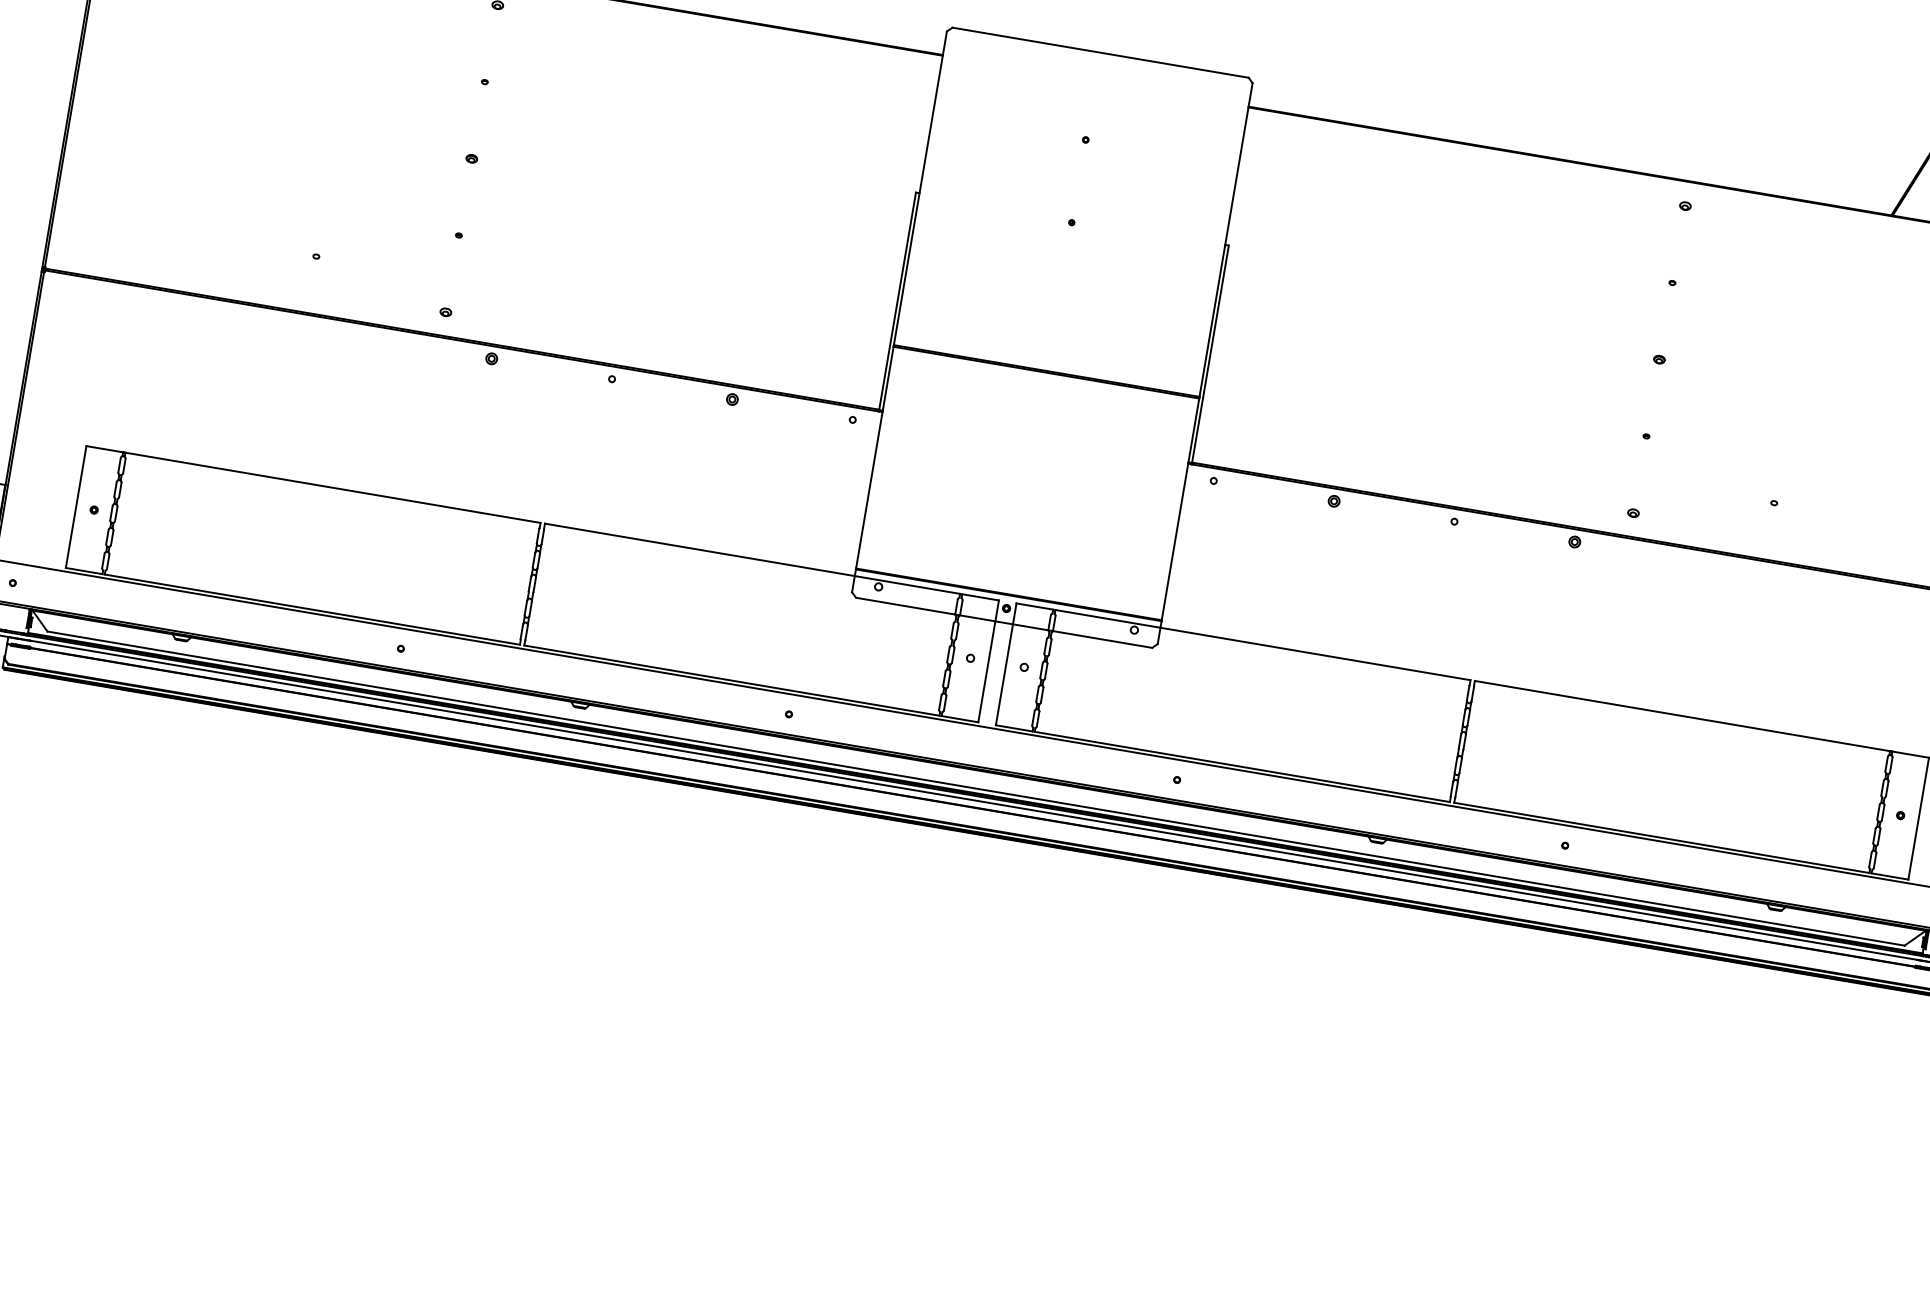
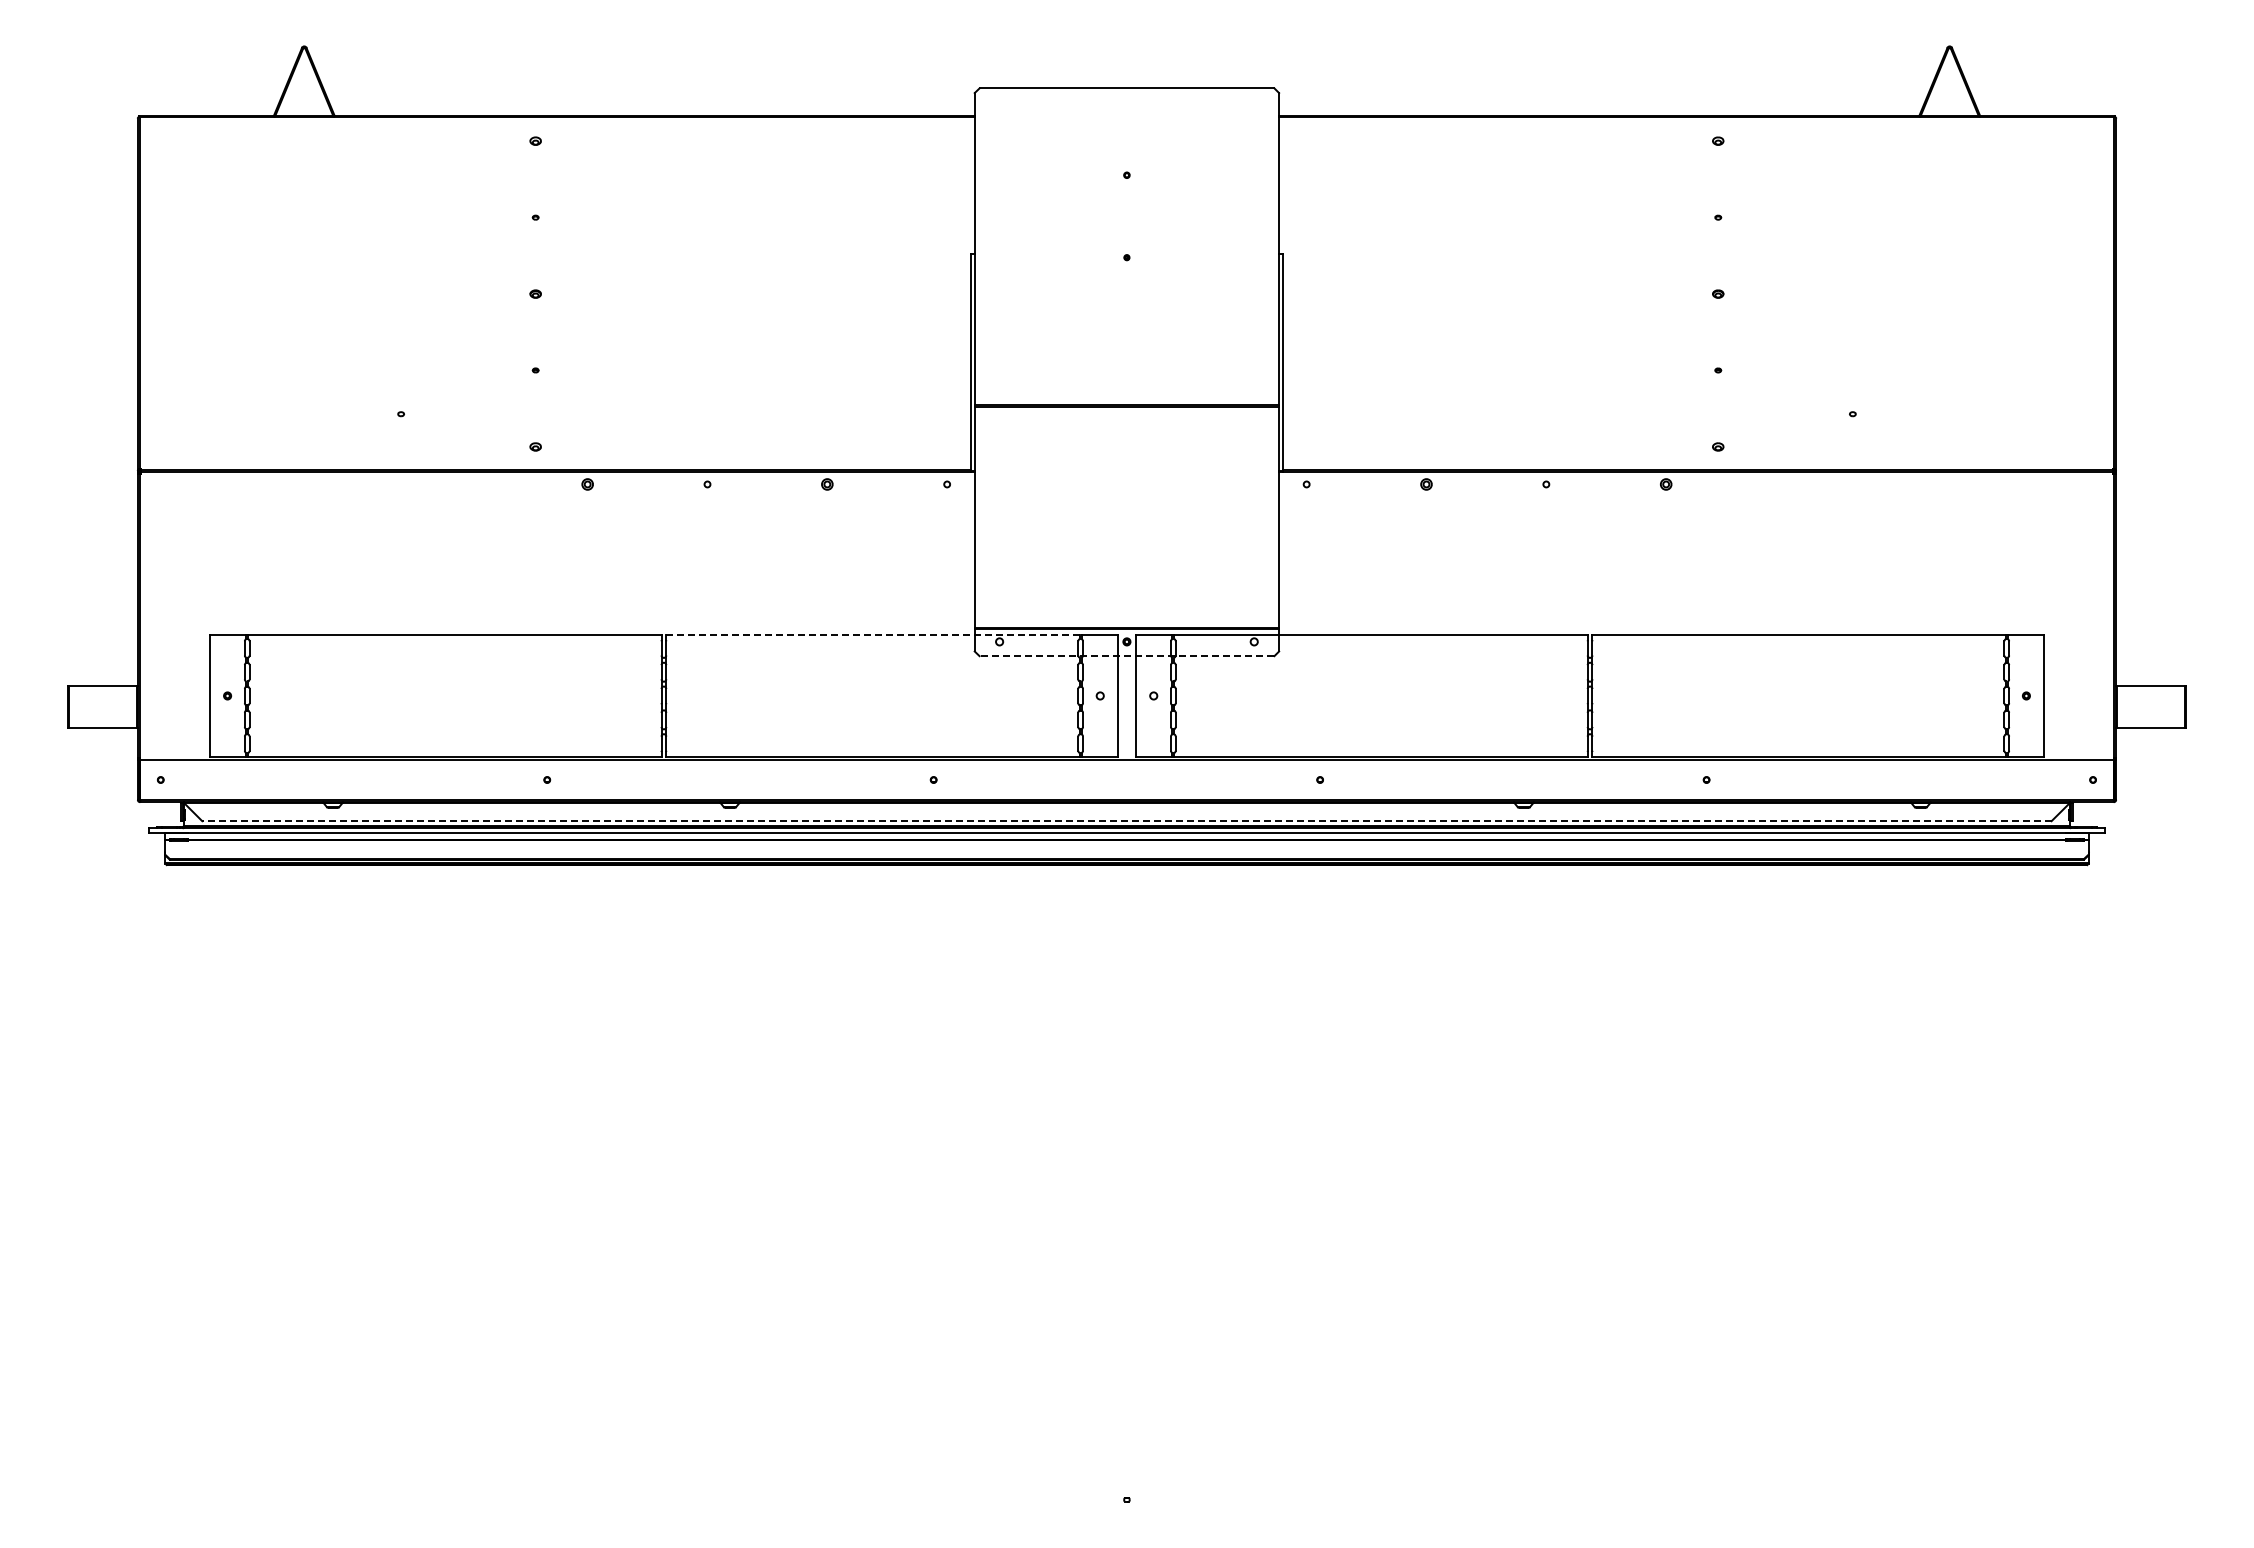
line: (752, 558) -> (872, 635), solid -> dashed
line: (1003, 623) -> (1126, 656), solid -> dashed
line: (975, 788) -> (1126, 821), solid -> dashed

